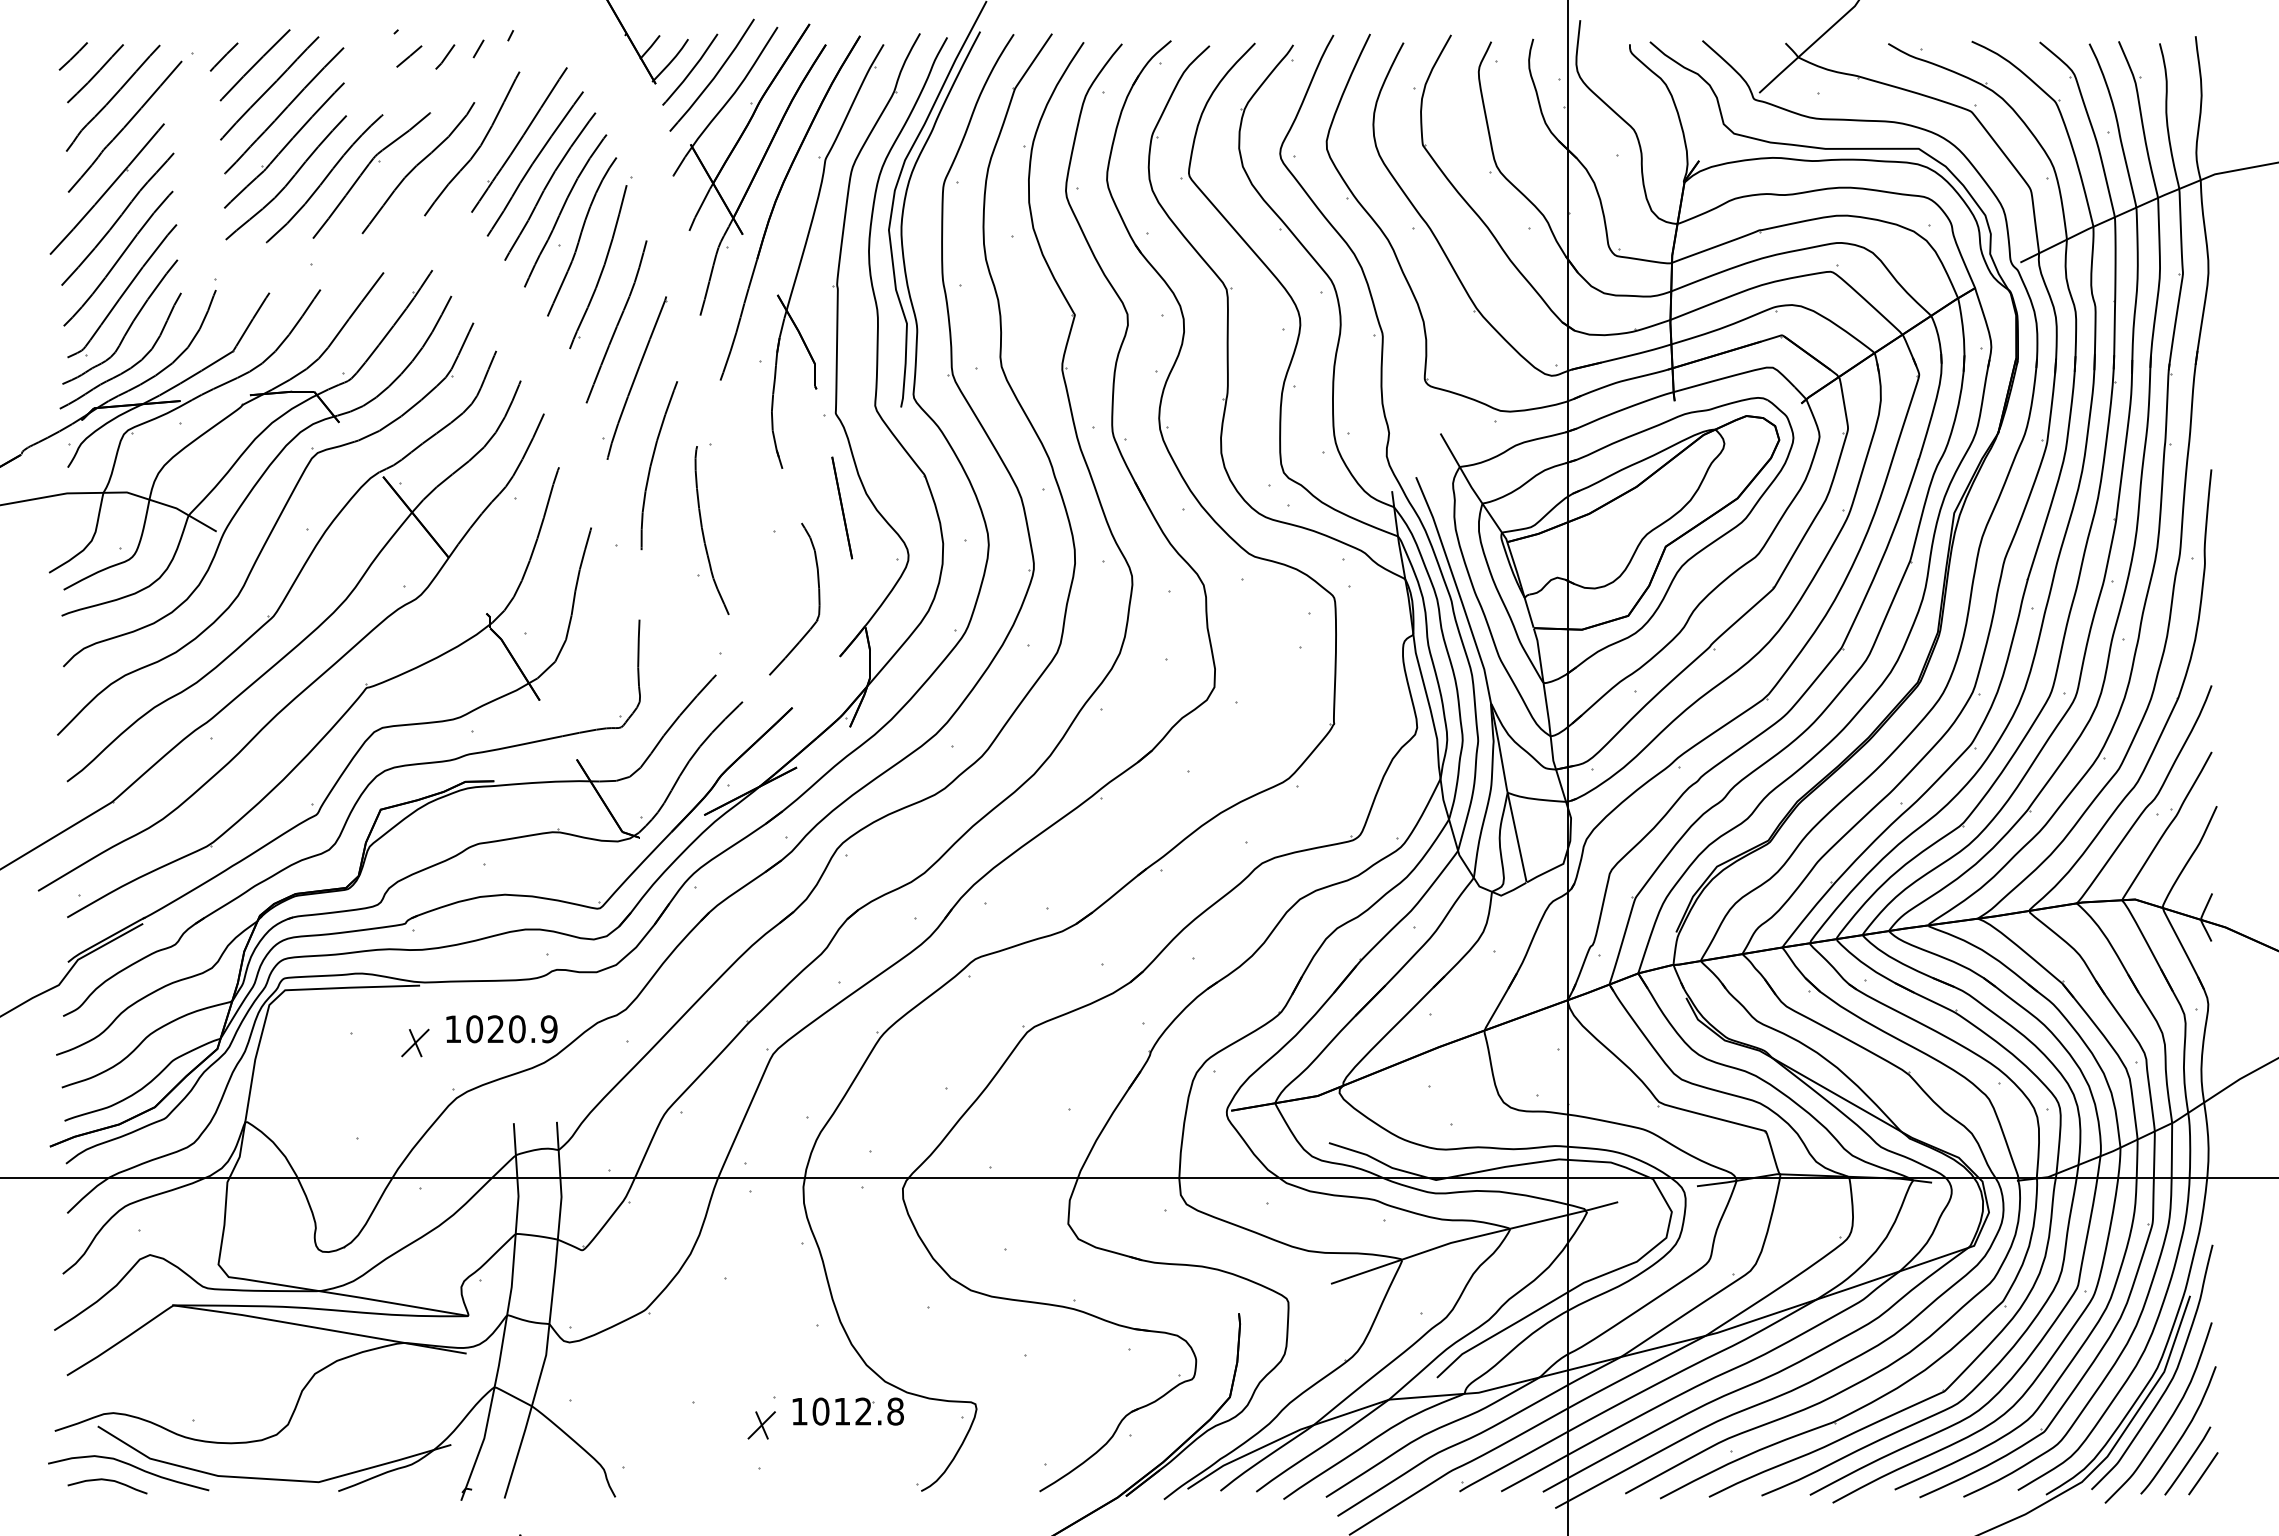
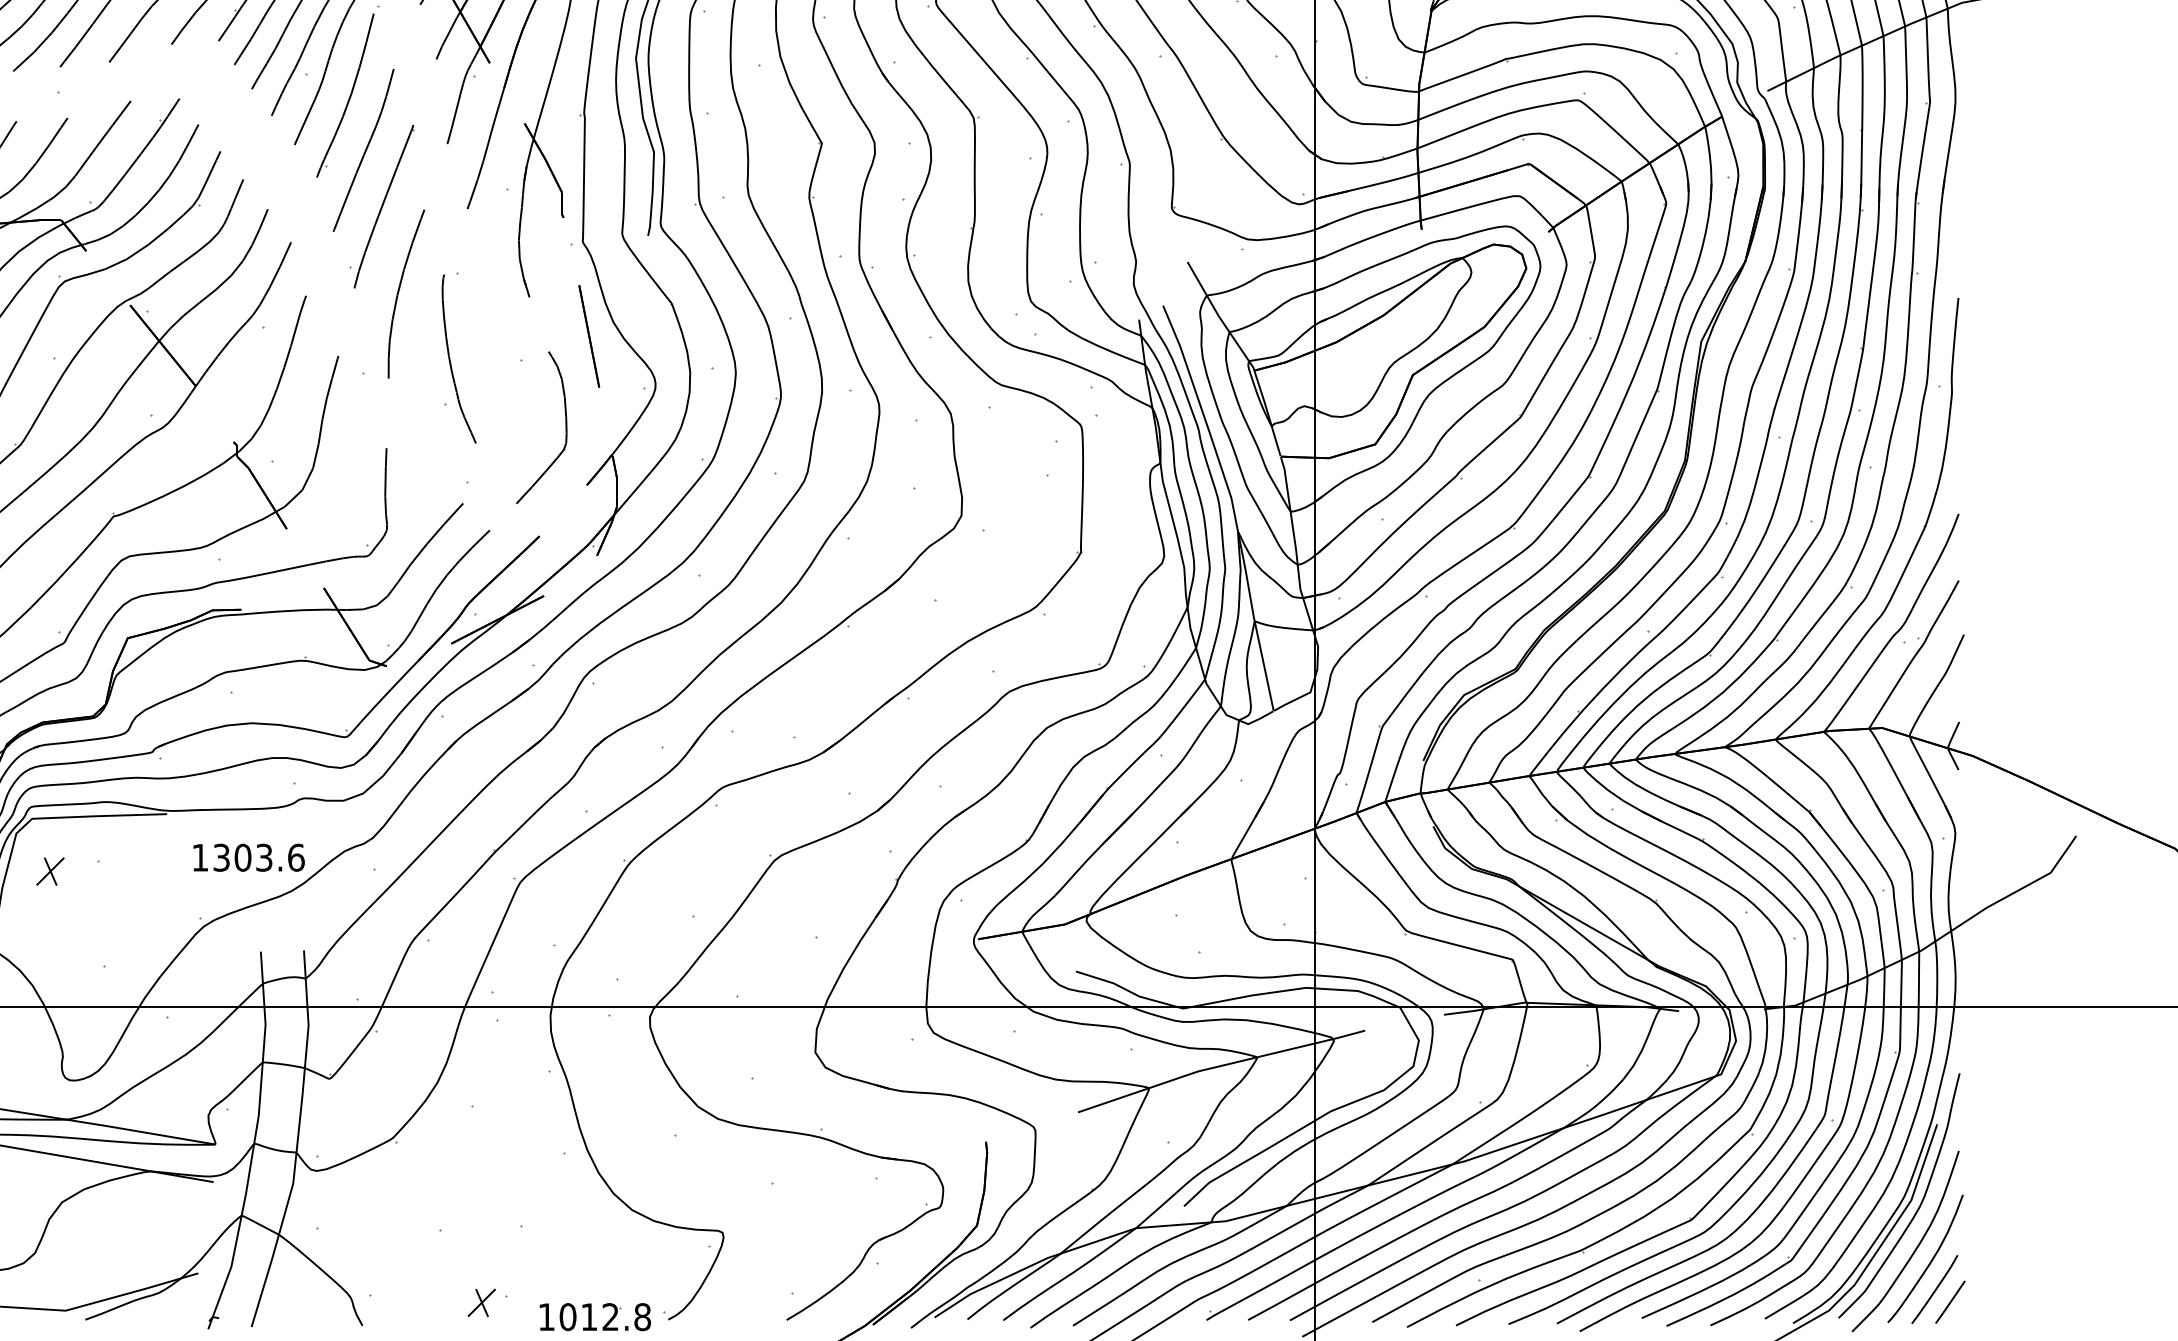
text: (511, 1029) -> (258, 858), 1020.9 -> 1303.6
part: (415, 1042) -> (50, 871), moved
part: (847, 1411) -> (594, 1317), moved
part: (761, 1425) -> (481, 1303), moved

